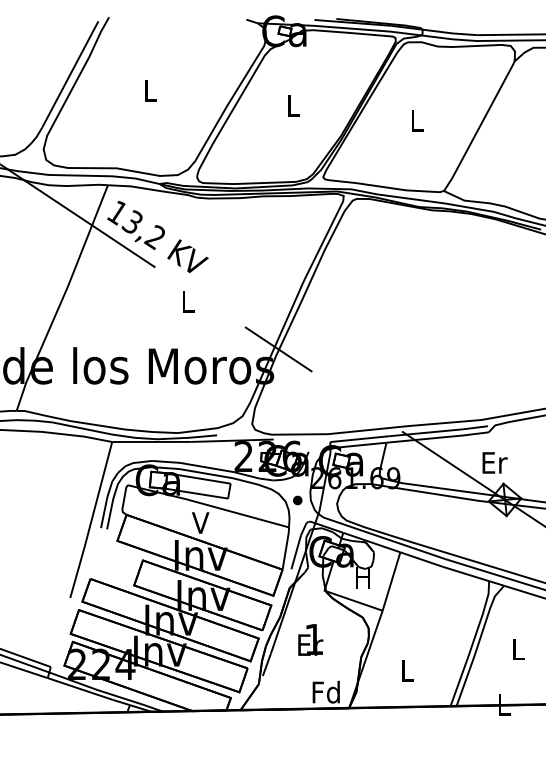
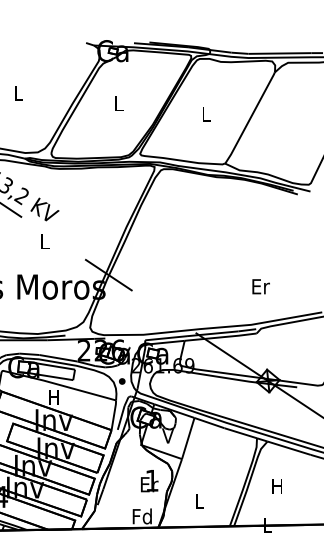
text: (494, 462) -> (260, 286), moved
text: (200, 522) -> (53, 396), V -> H
text: (362, 577) -> (167, 435), H -> V
text: (310, 639) -> (149, 480), moved
text: (517, 649) -> (276, 486), L -> H

